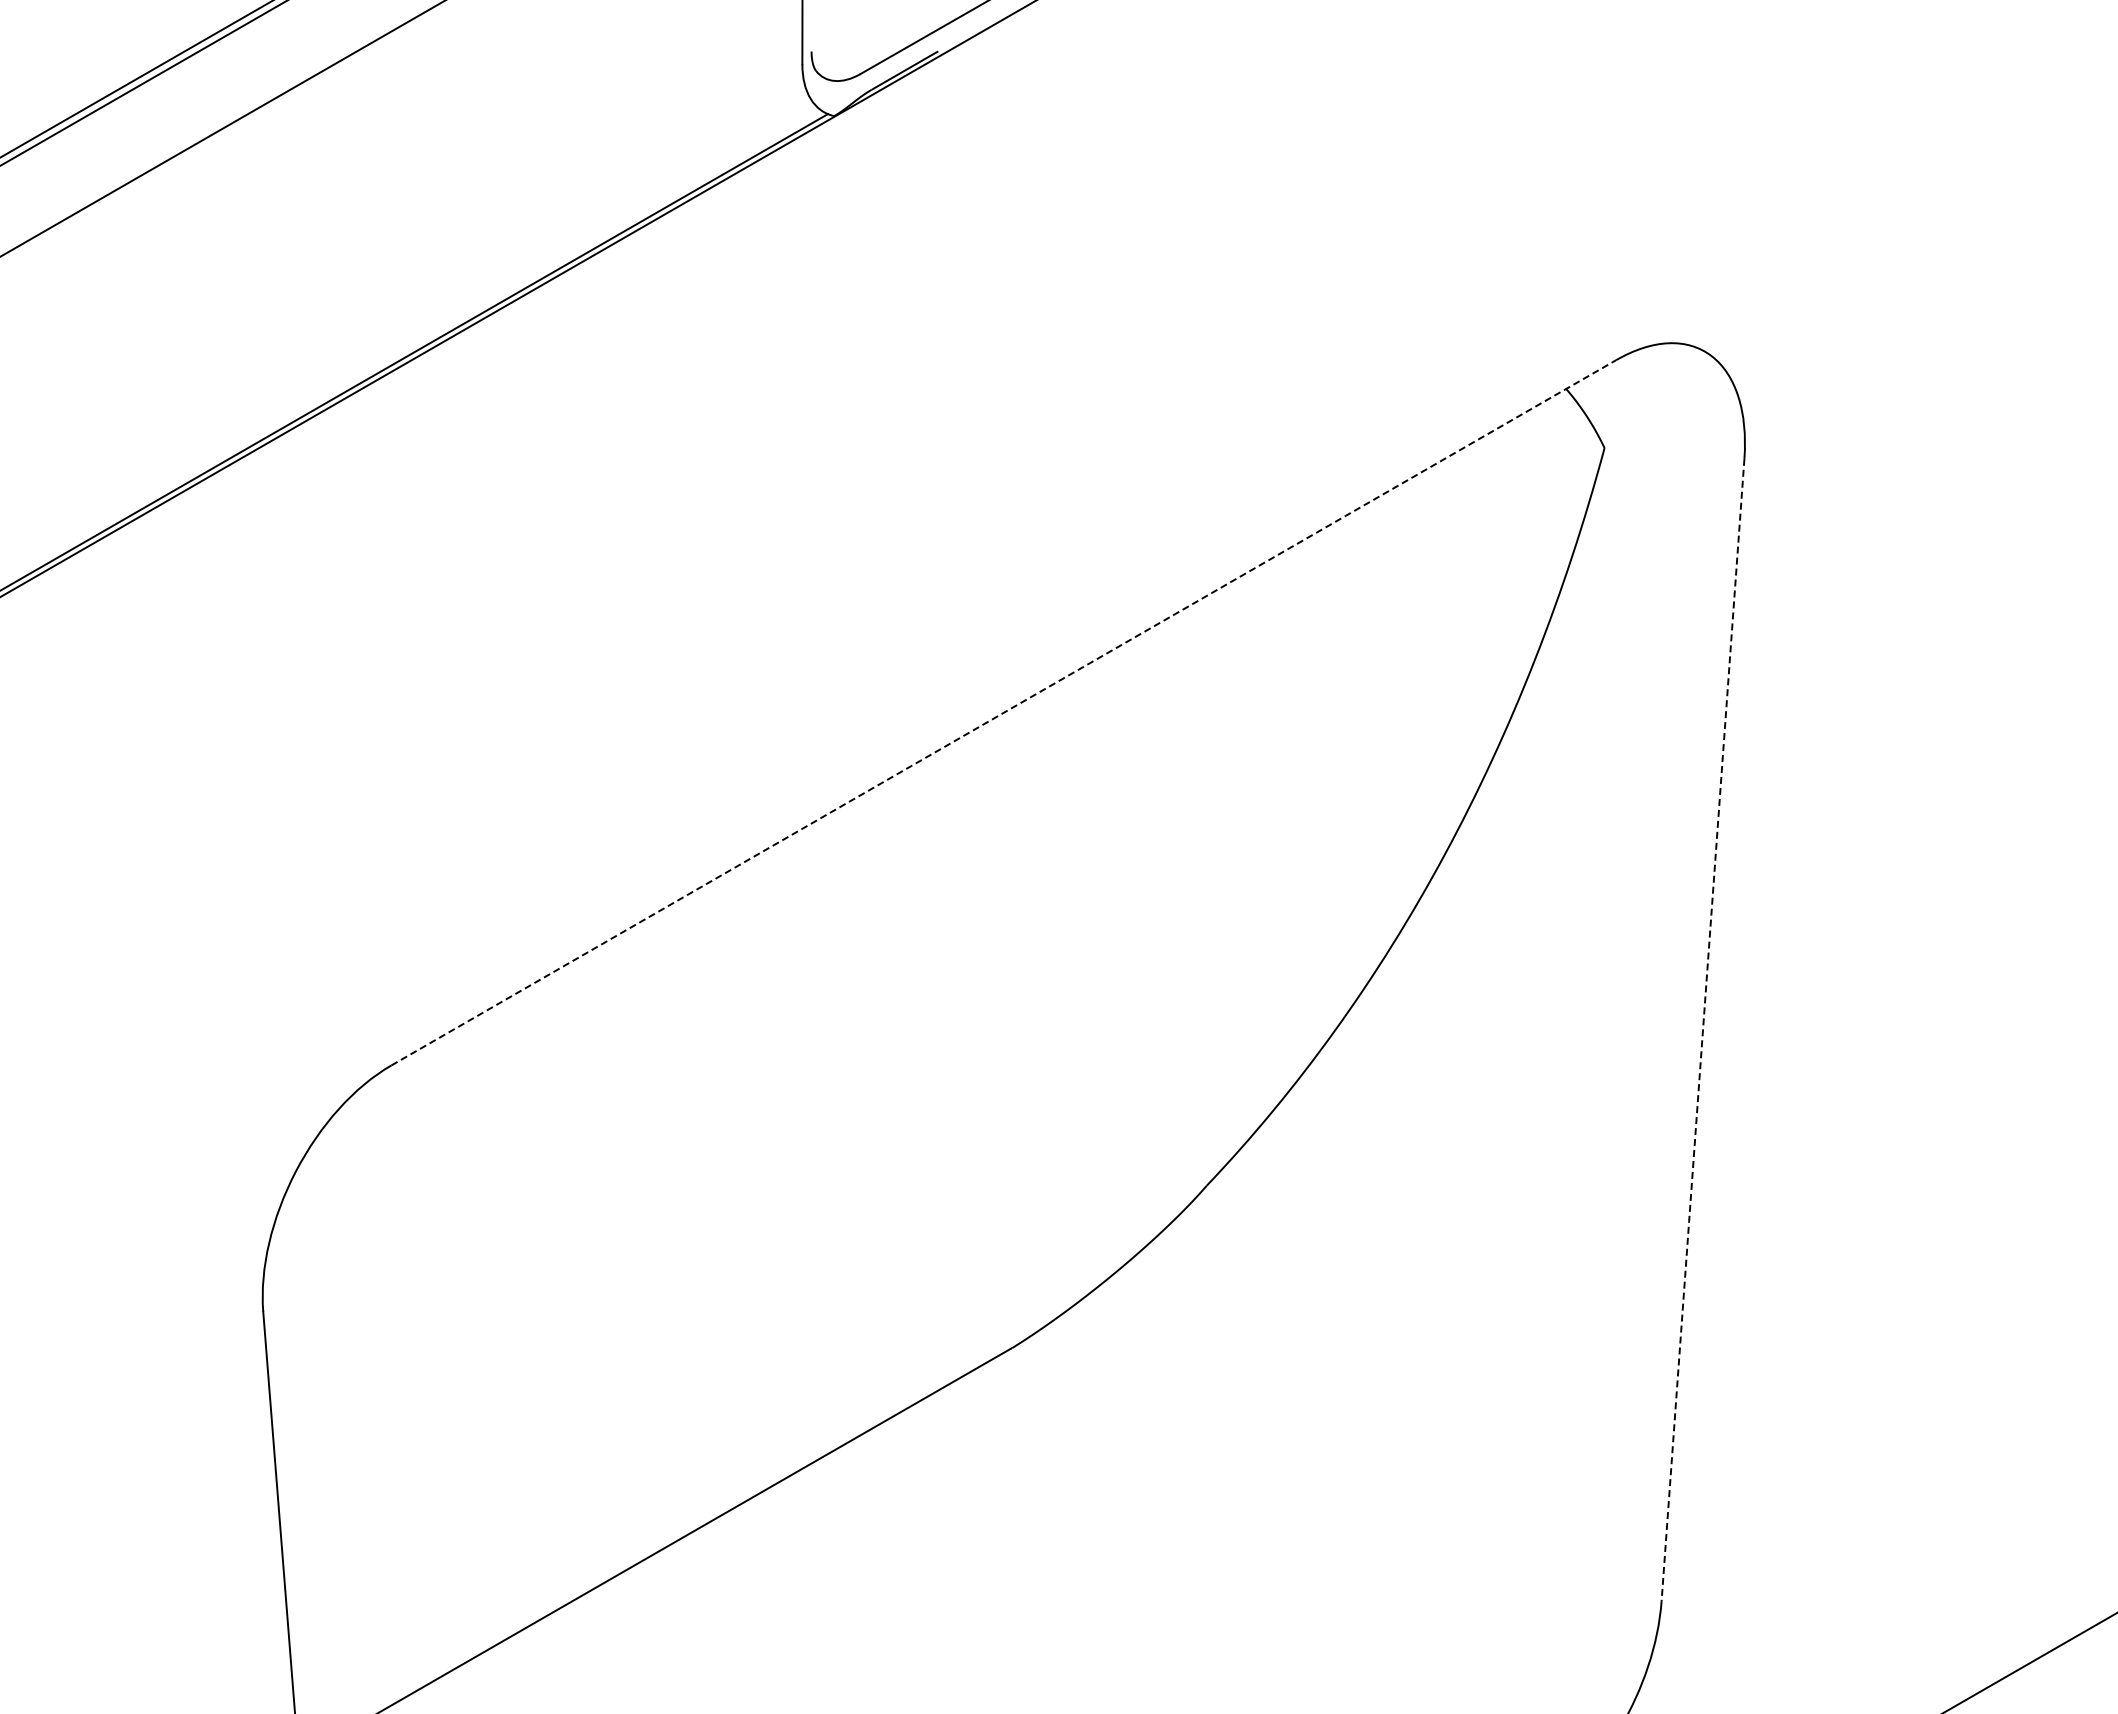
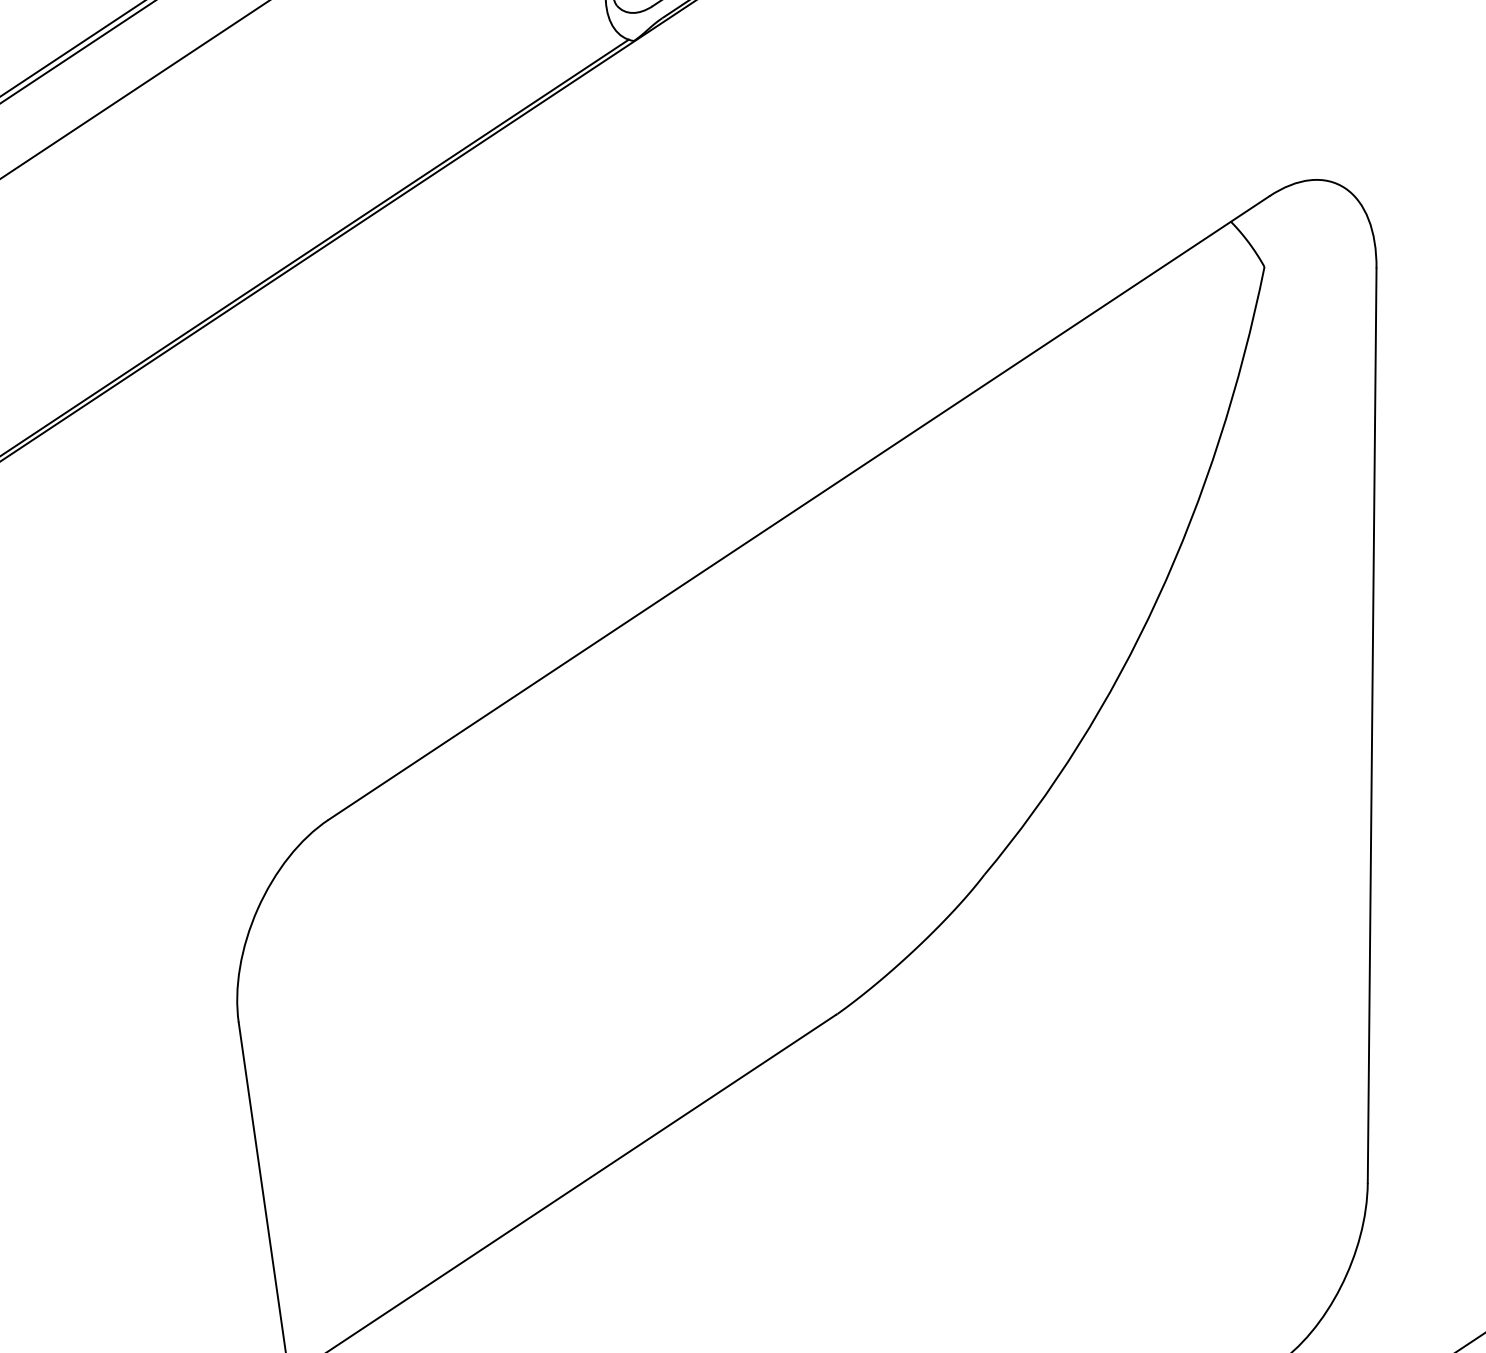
line: (1003, 712) -> (798, 507), dashed -> solid
line: (1703, 1029) -> (1372, 725), dashed -> solid

